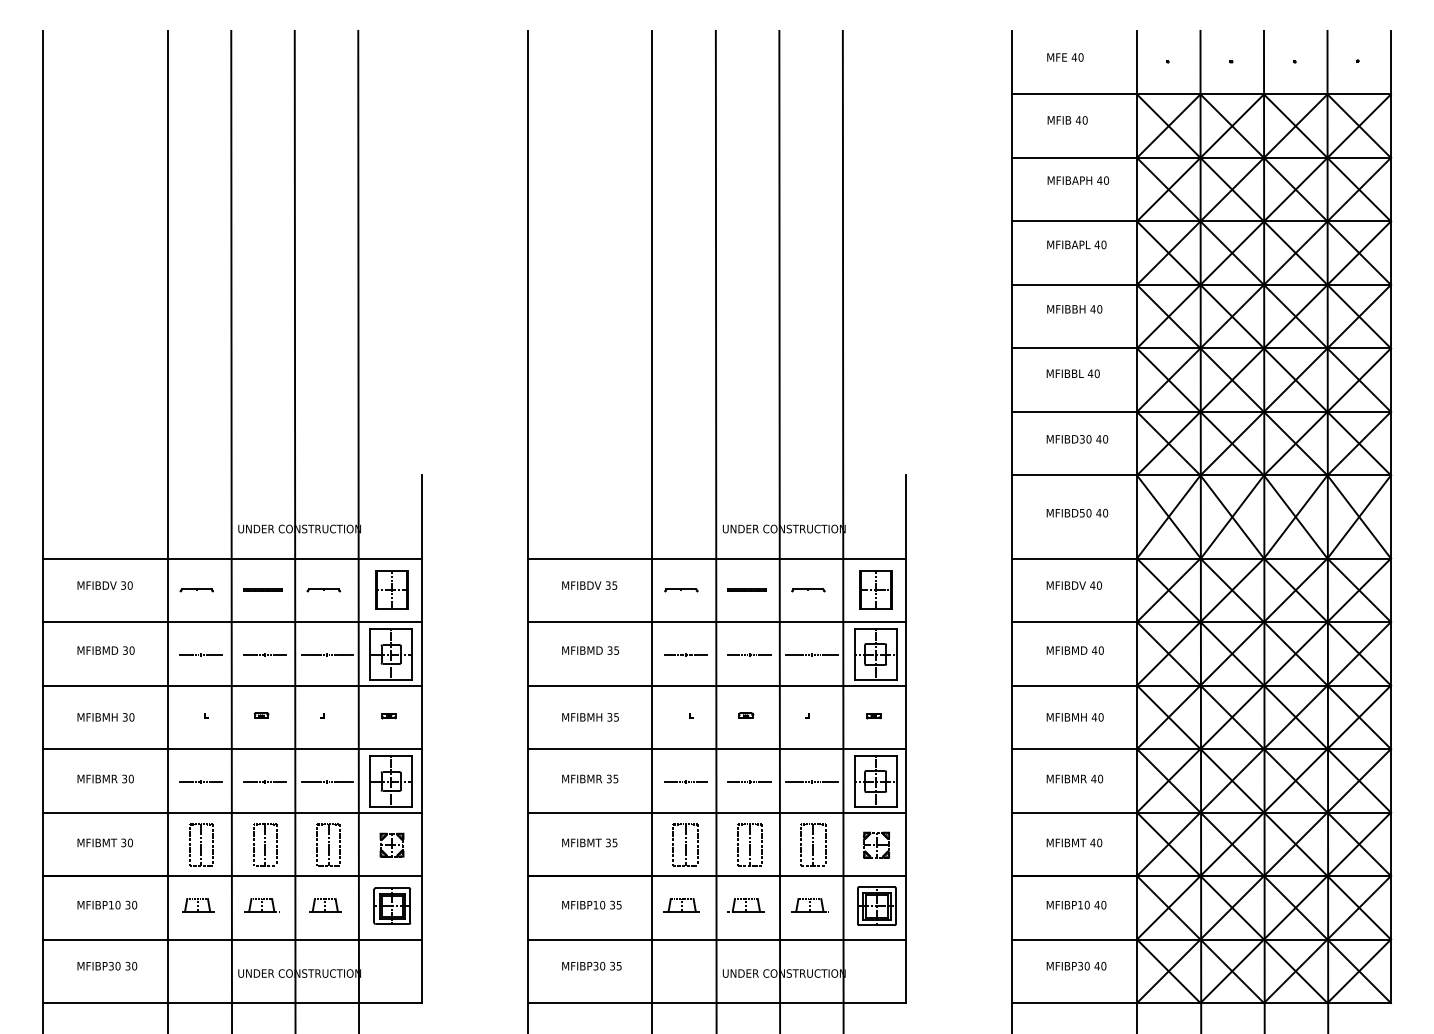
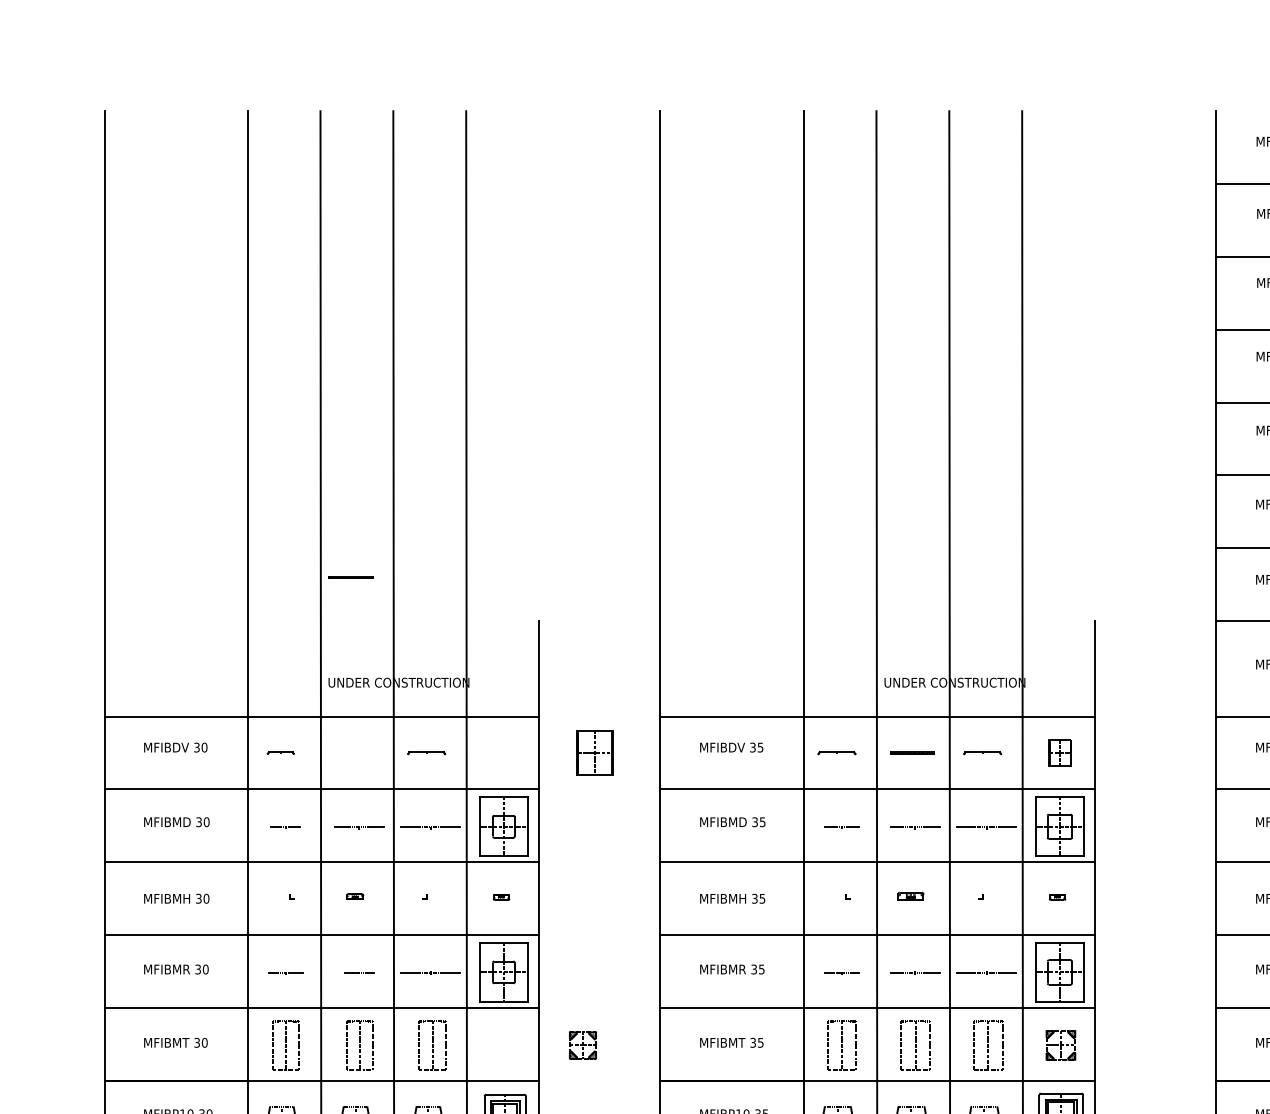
line: (262, 589) -> (350, 576), moved
part: (391, 589) -> (594, 752), moved
part: (875, 589) -> (1059, 752), size x0.6
part: (196, 590) -> (280, 753), size x0.7
part: (200, 654) -> (285, 826), size x0.6
part: (685, 654) -> (841, 826), size x0.7
part: (746, 715) -> (911, 896), size x1.6
part: (200, 781) -> (285, 972), size x0.7
part: (264, 781) -> (358, 972), size x0.6
part: (685, 781) -> (841, 972), size x0.7
part: (391, 844) -> (582, 1044), moved

